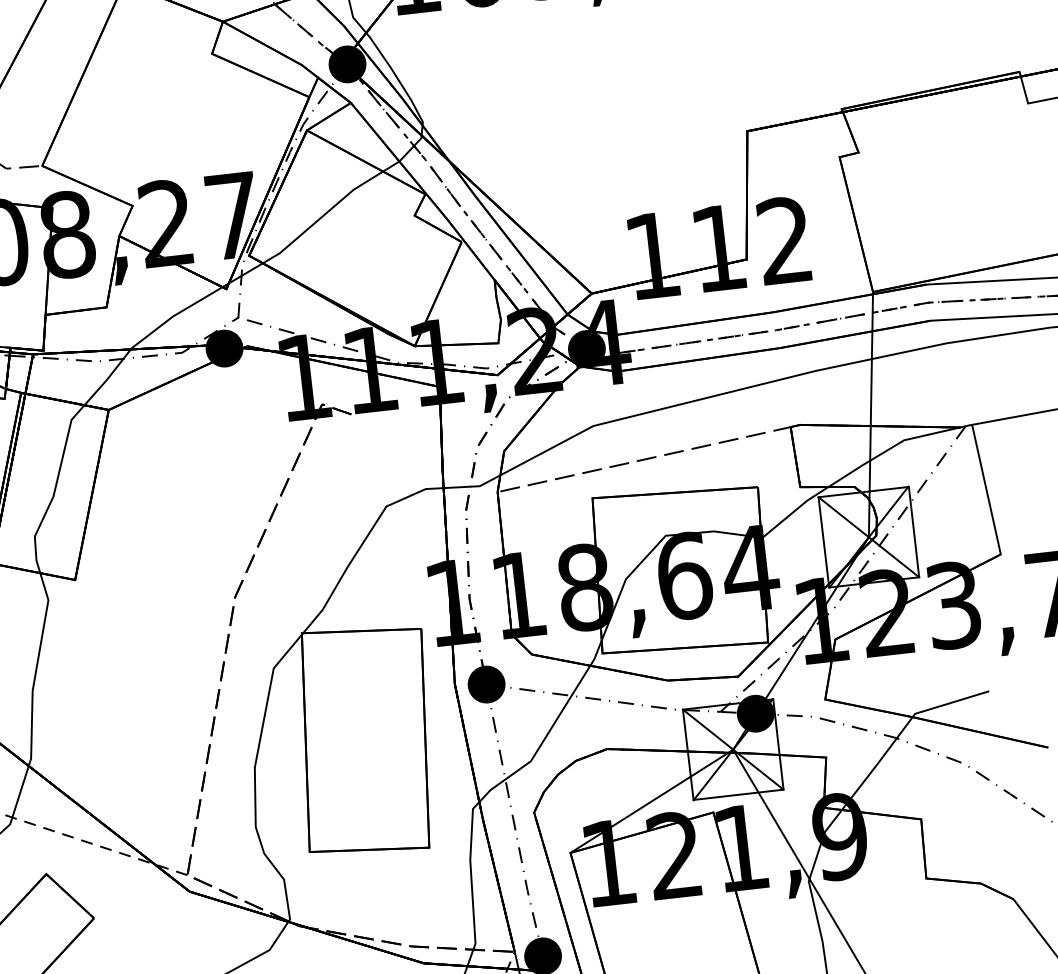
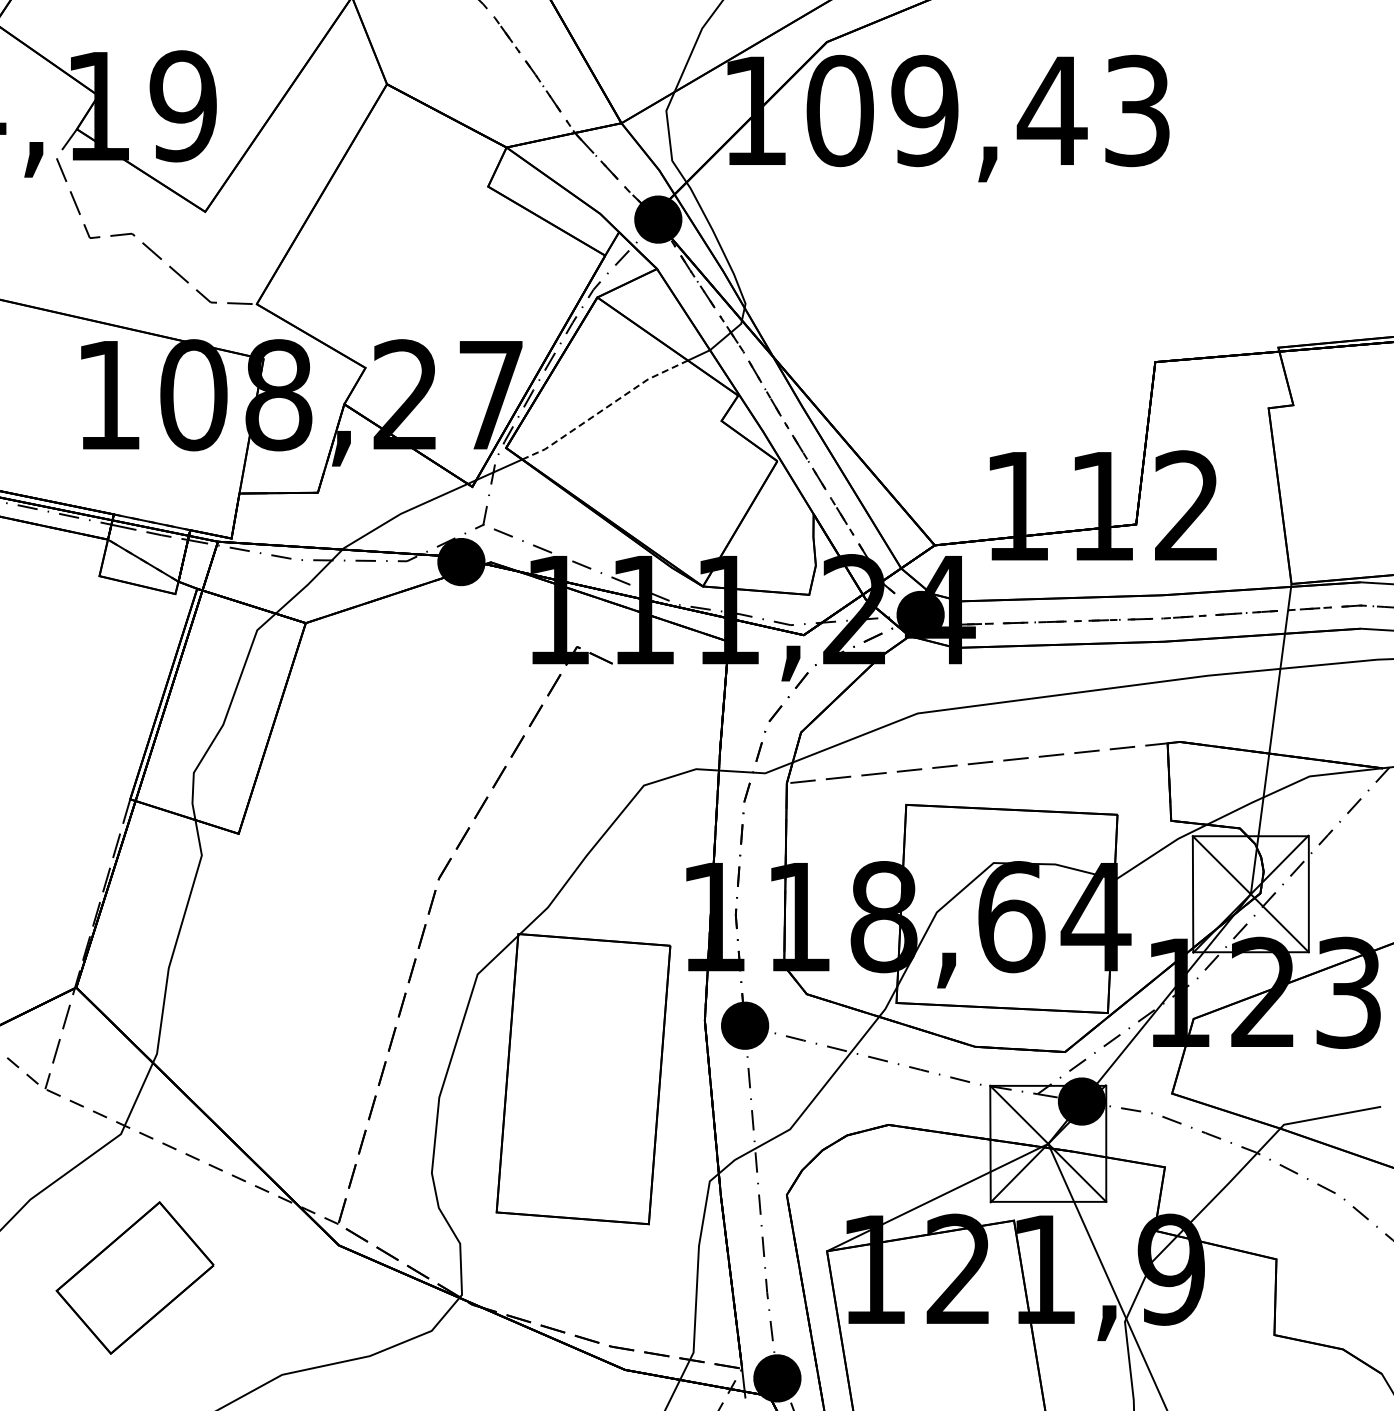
line: (322, 216) -> (604, 408), solid -> dashed

